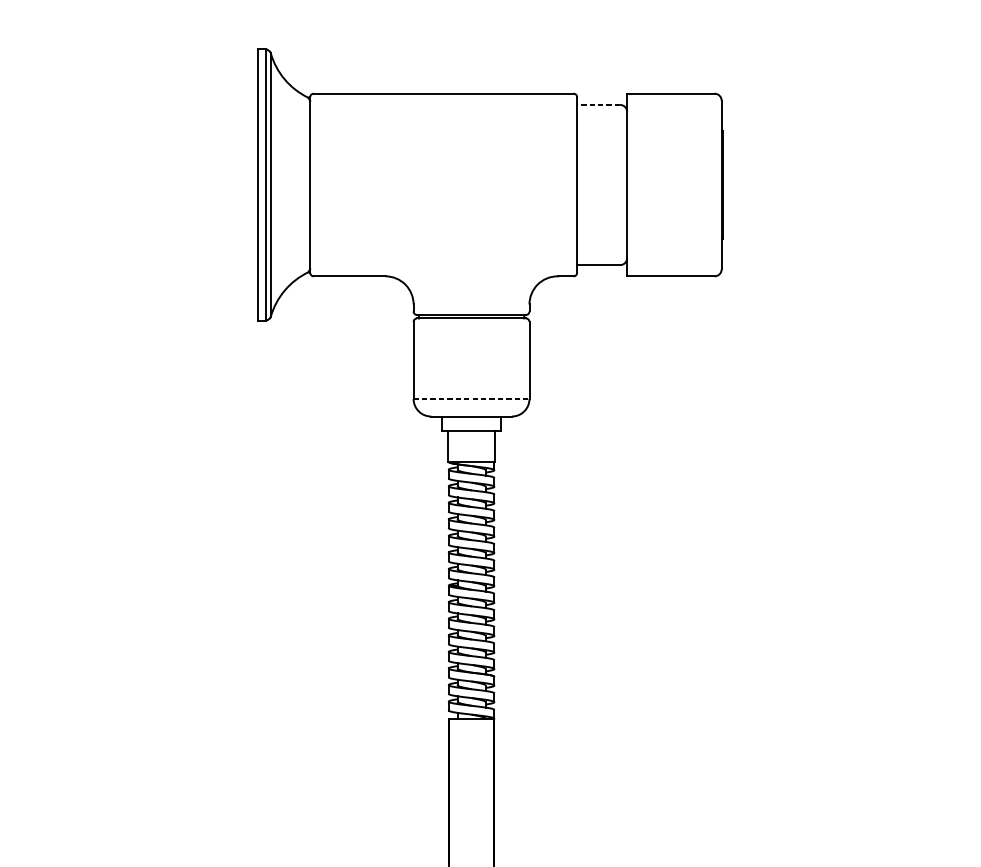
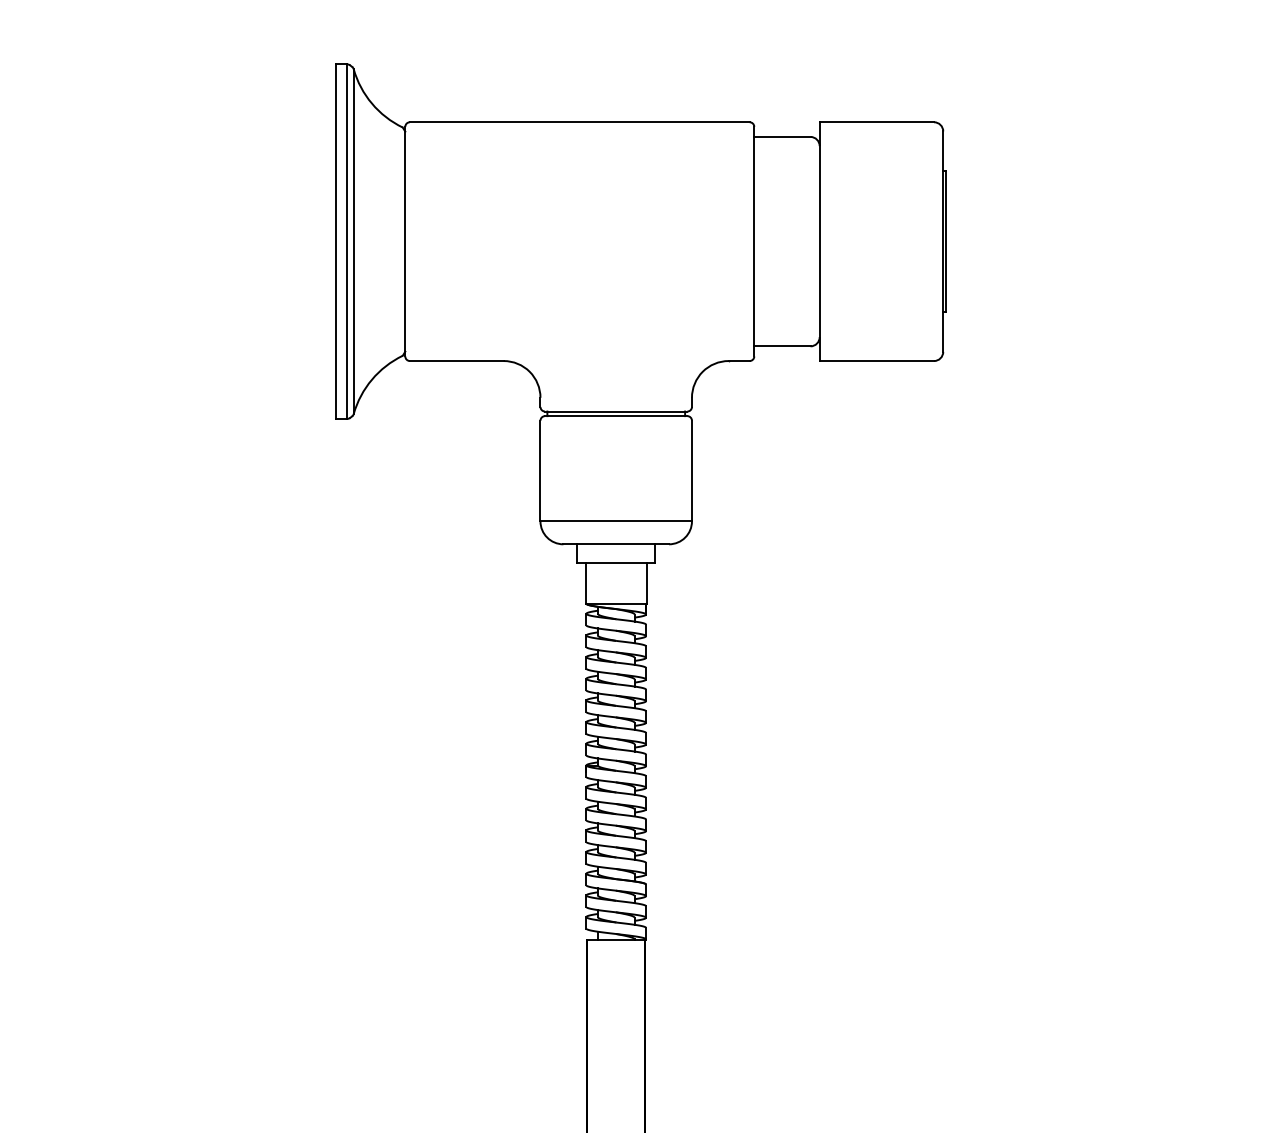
line: (597, 104) -> (781, 136), dashed -> solid
line: (471, 399) -> (616, 521), dashed -> solid

